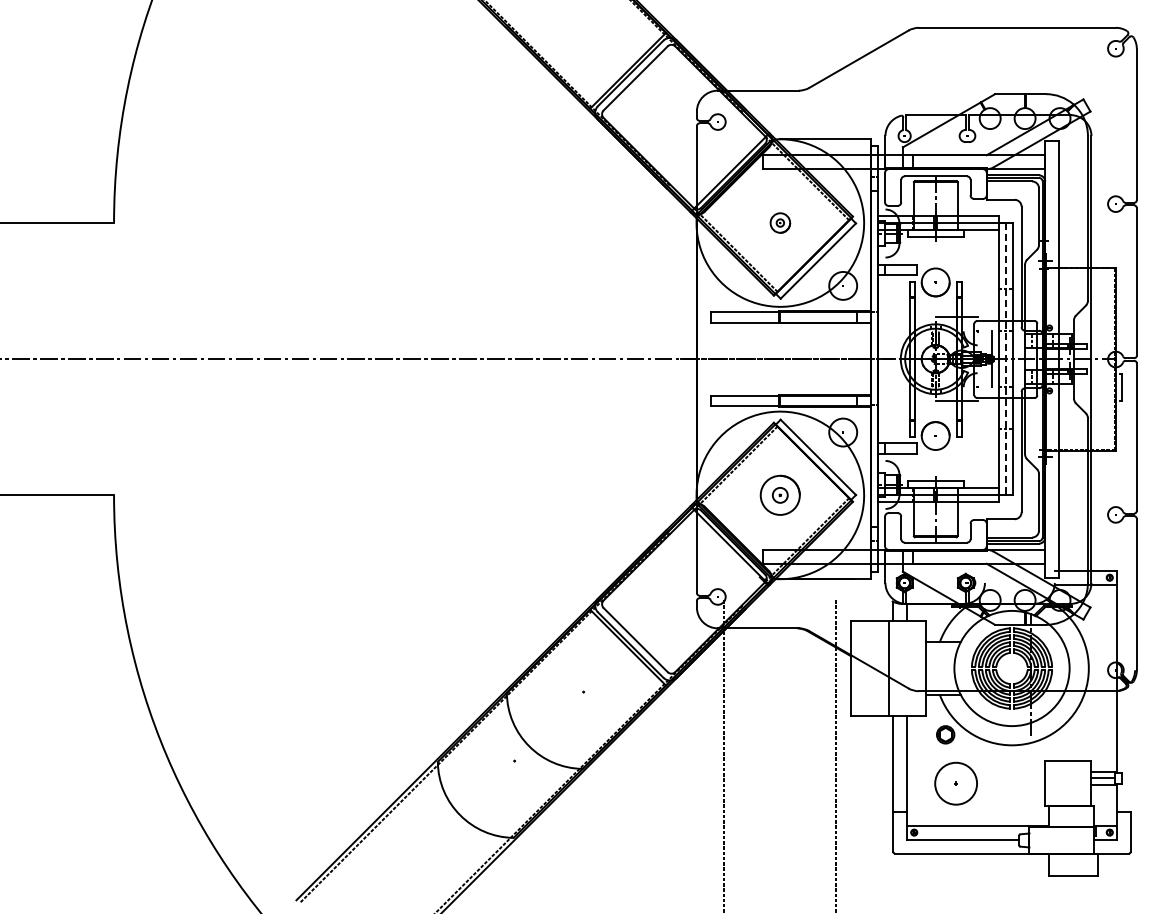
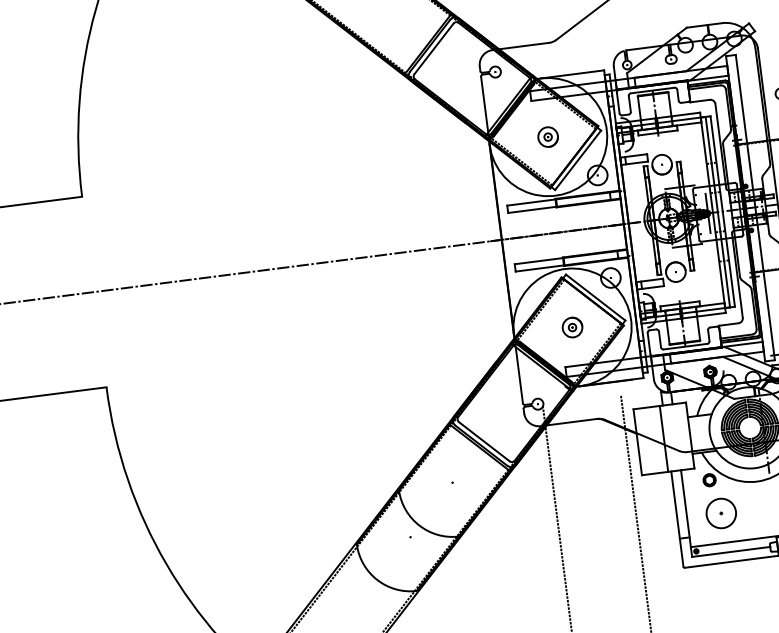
part: (780, 222) -> (548, 136), size x1.43
line: (1005, 359) -> (717, 212), dashed -> solid
part: (780, 495) -> (572, 327), size x0.71

